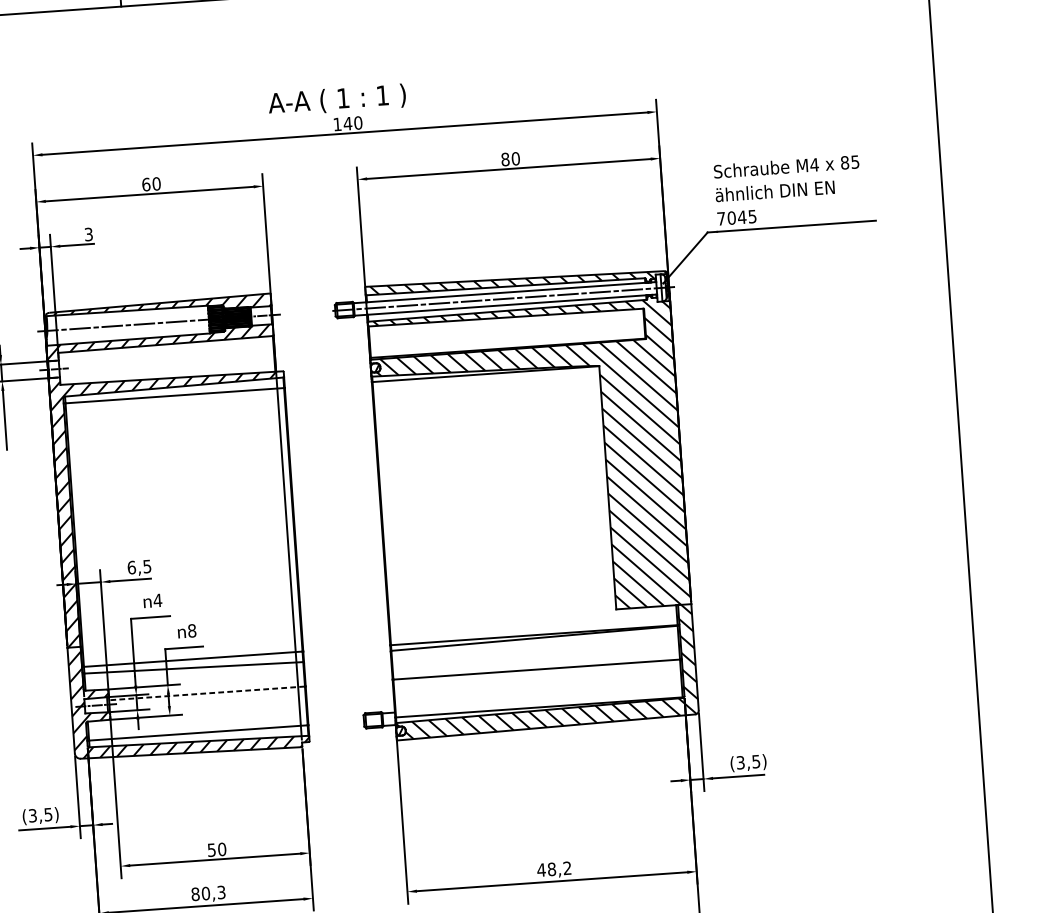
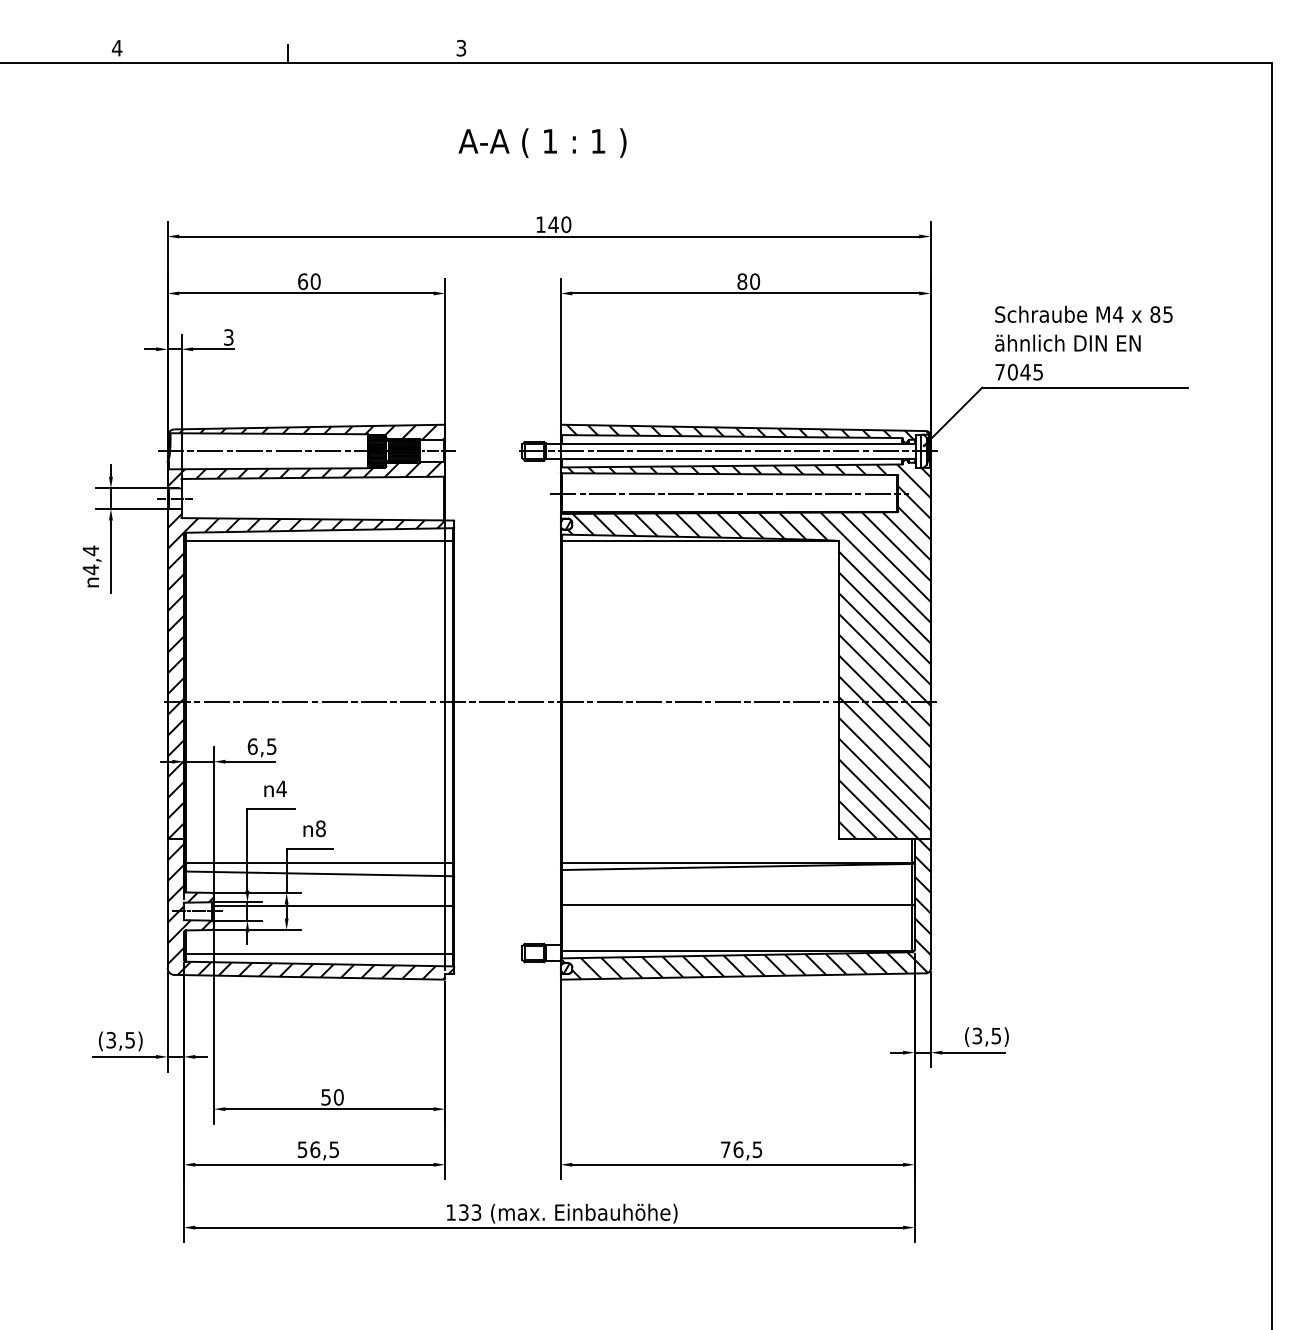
text: (337, 99) -> (542, 142), moved
line: (507, 333) -> (729, 493), added
line: (374, 514) -> (552, 702), added
line: (206, 693) -> (333, 906), dashed -> solid
text: (554, 869) -> (741, 1149), 48,2 -> 76,5
text: (208, 893) -> (318, 1149), 80,3 -> 56,5

